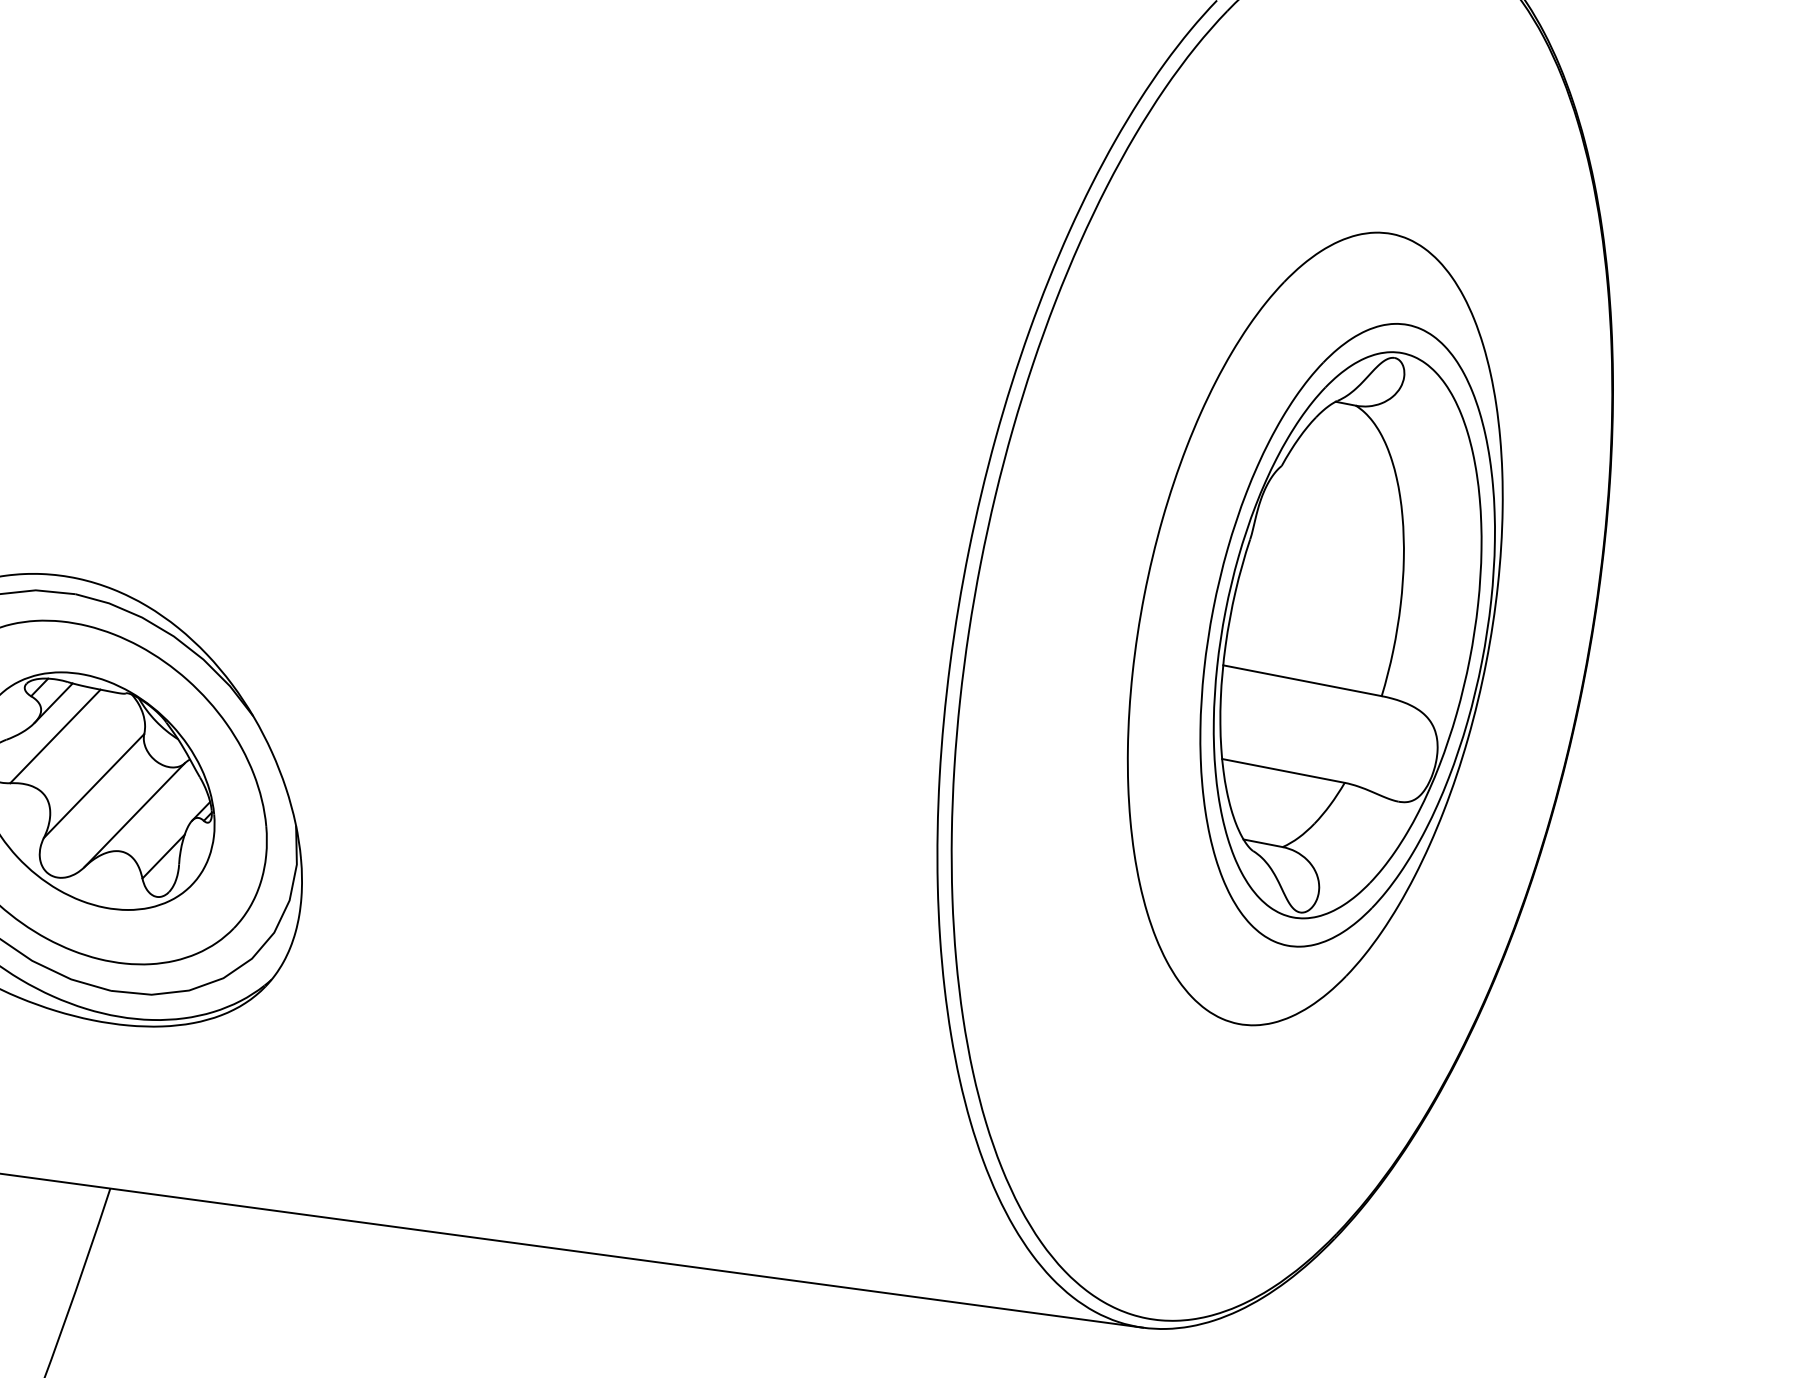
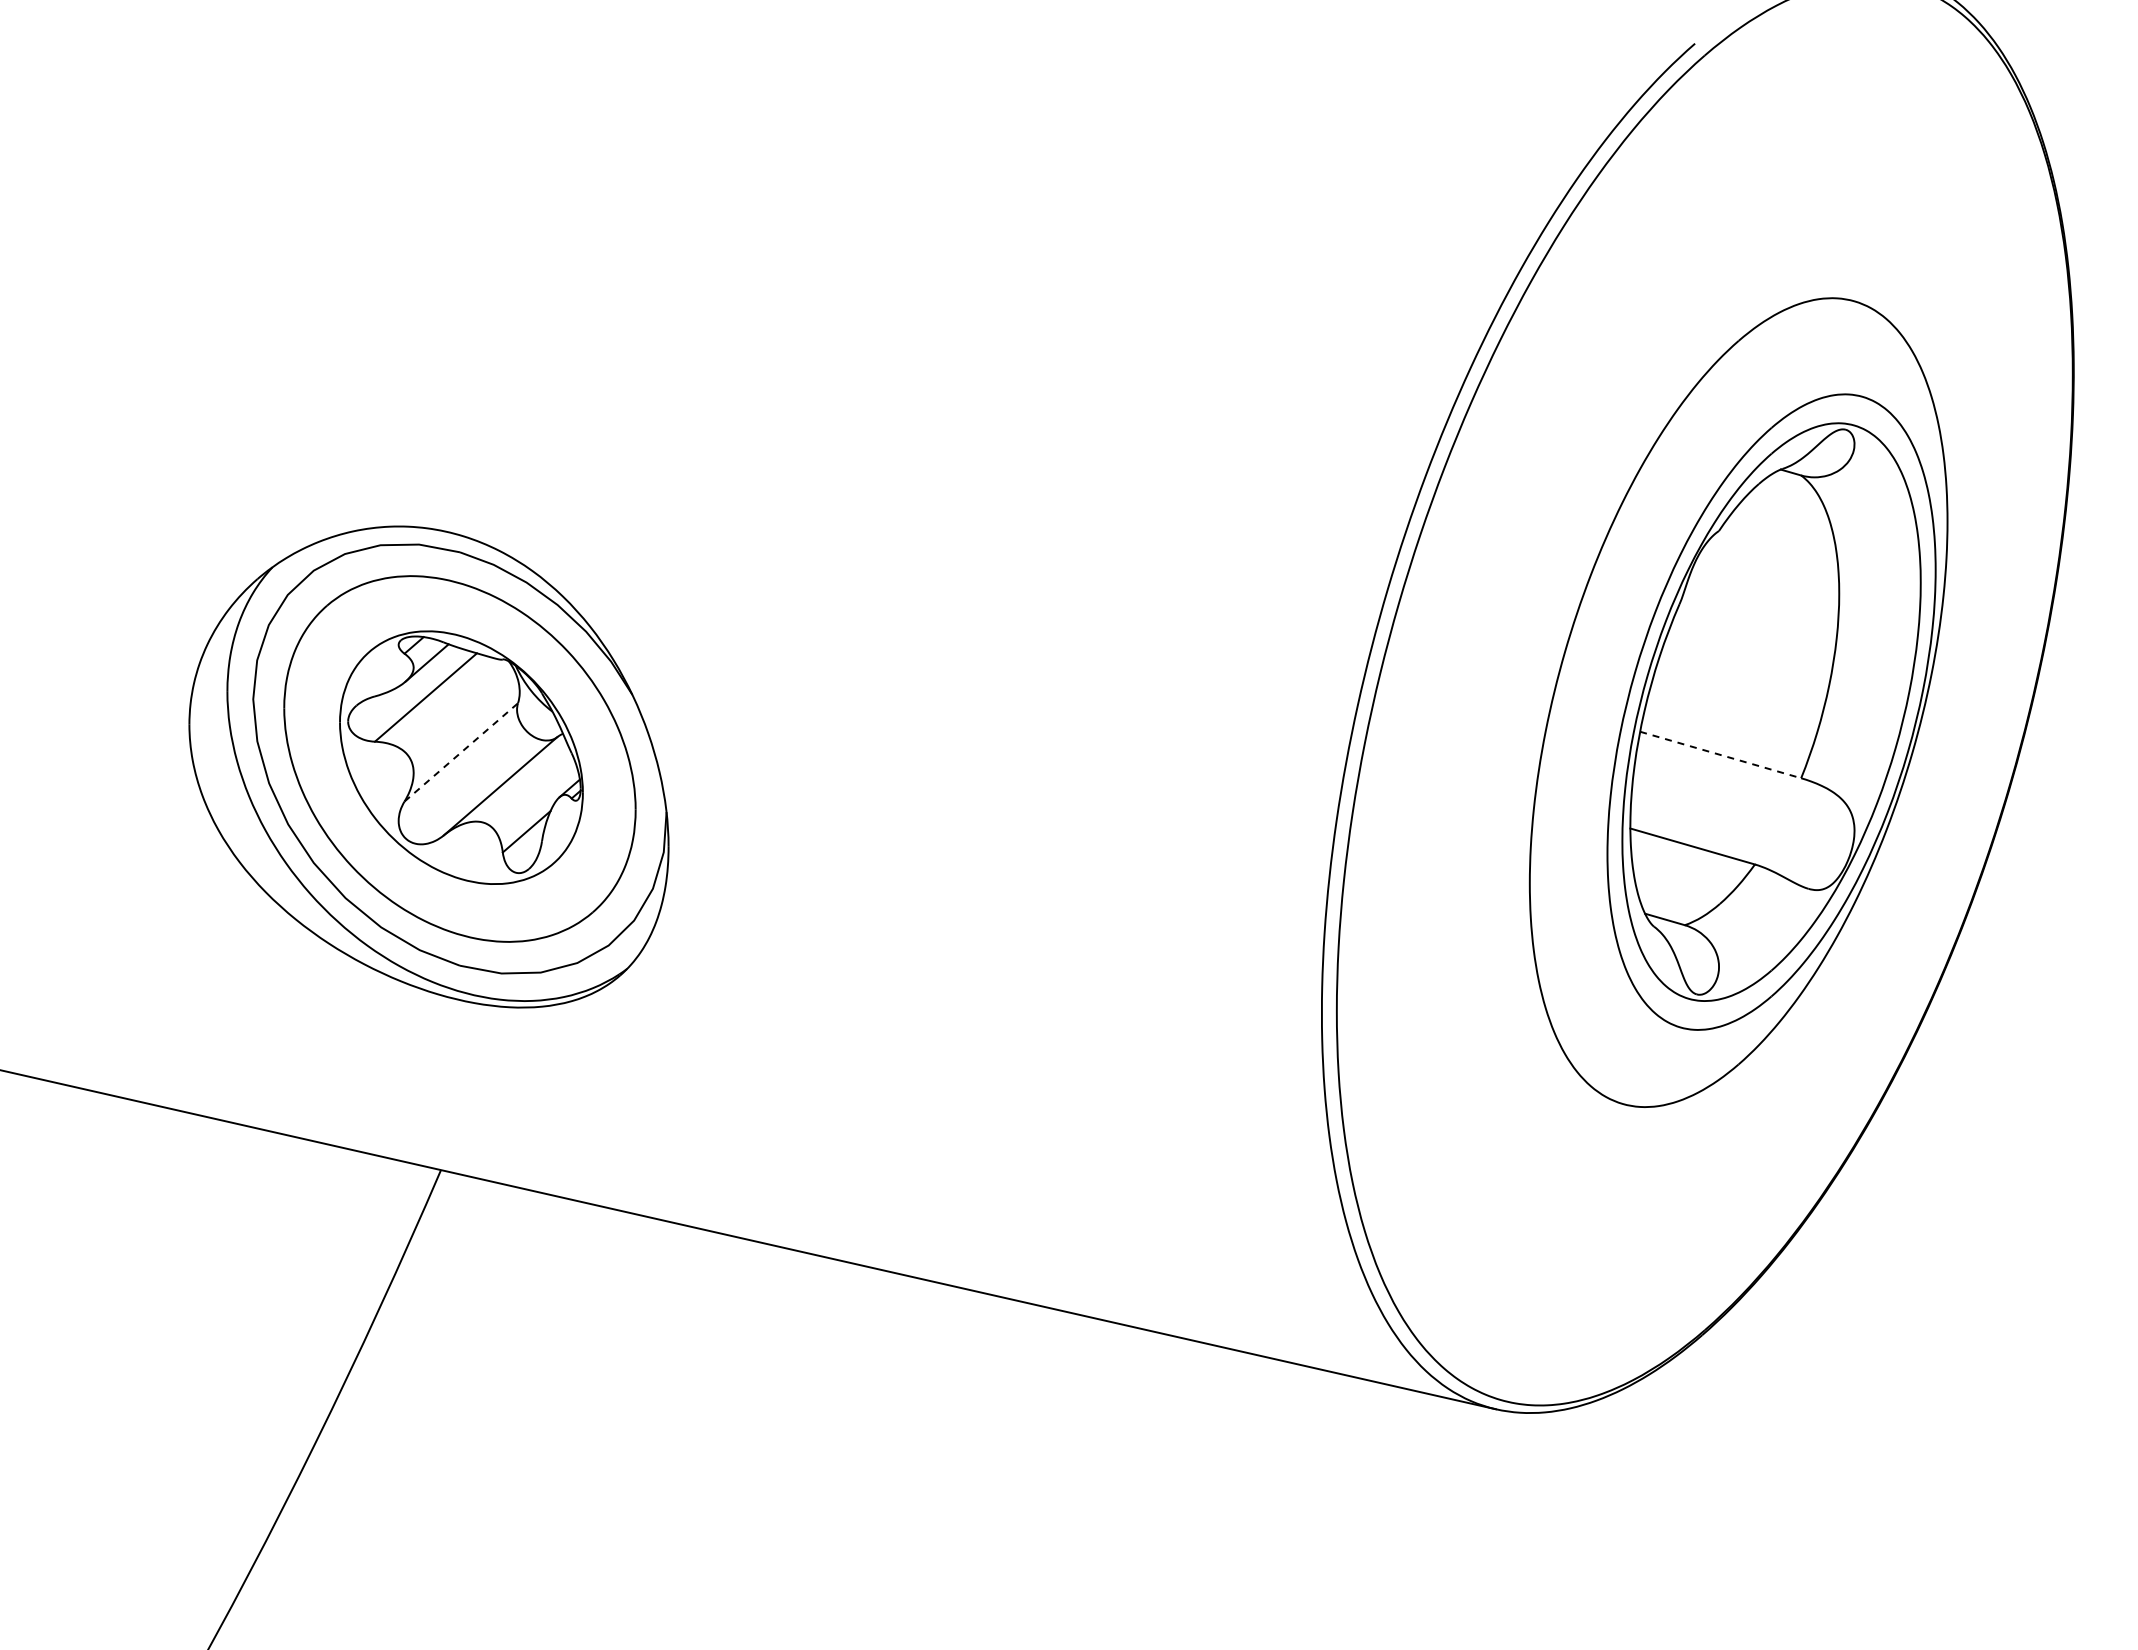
line: (1302, 681) -> (1720, 755), solid -> dashed
line: (94, 786) -> (461, 752), solid -> dashed

